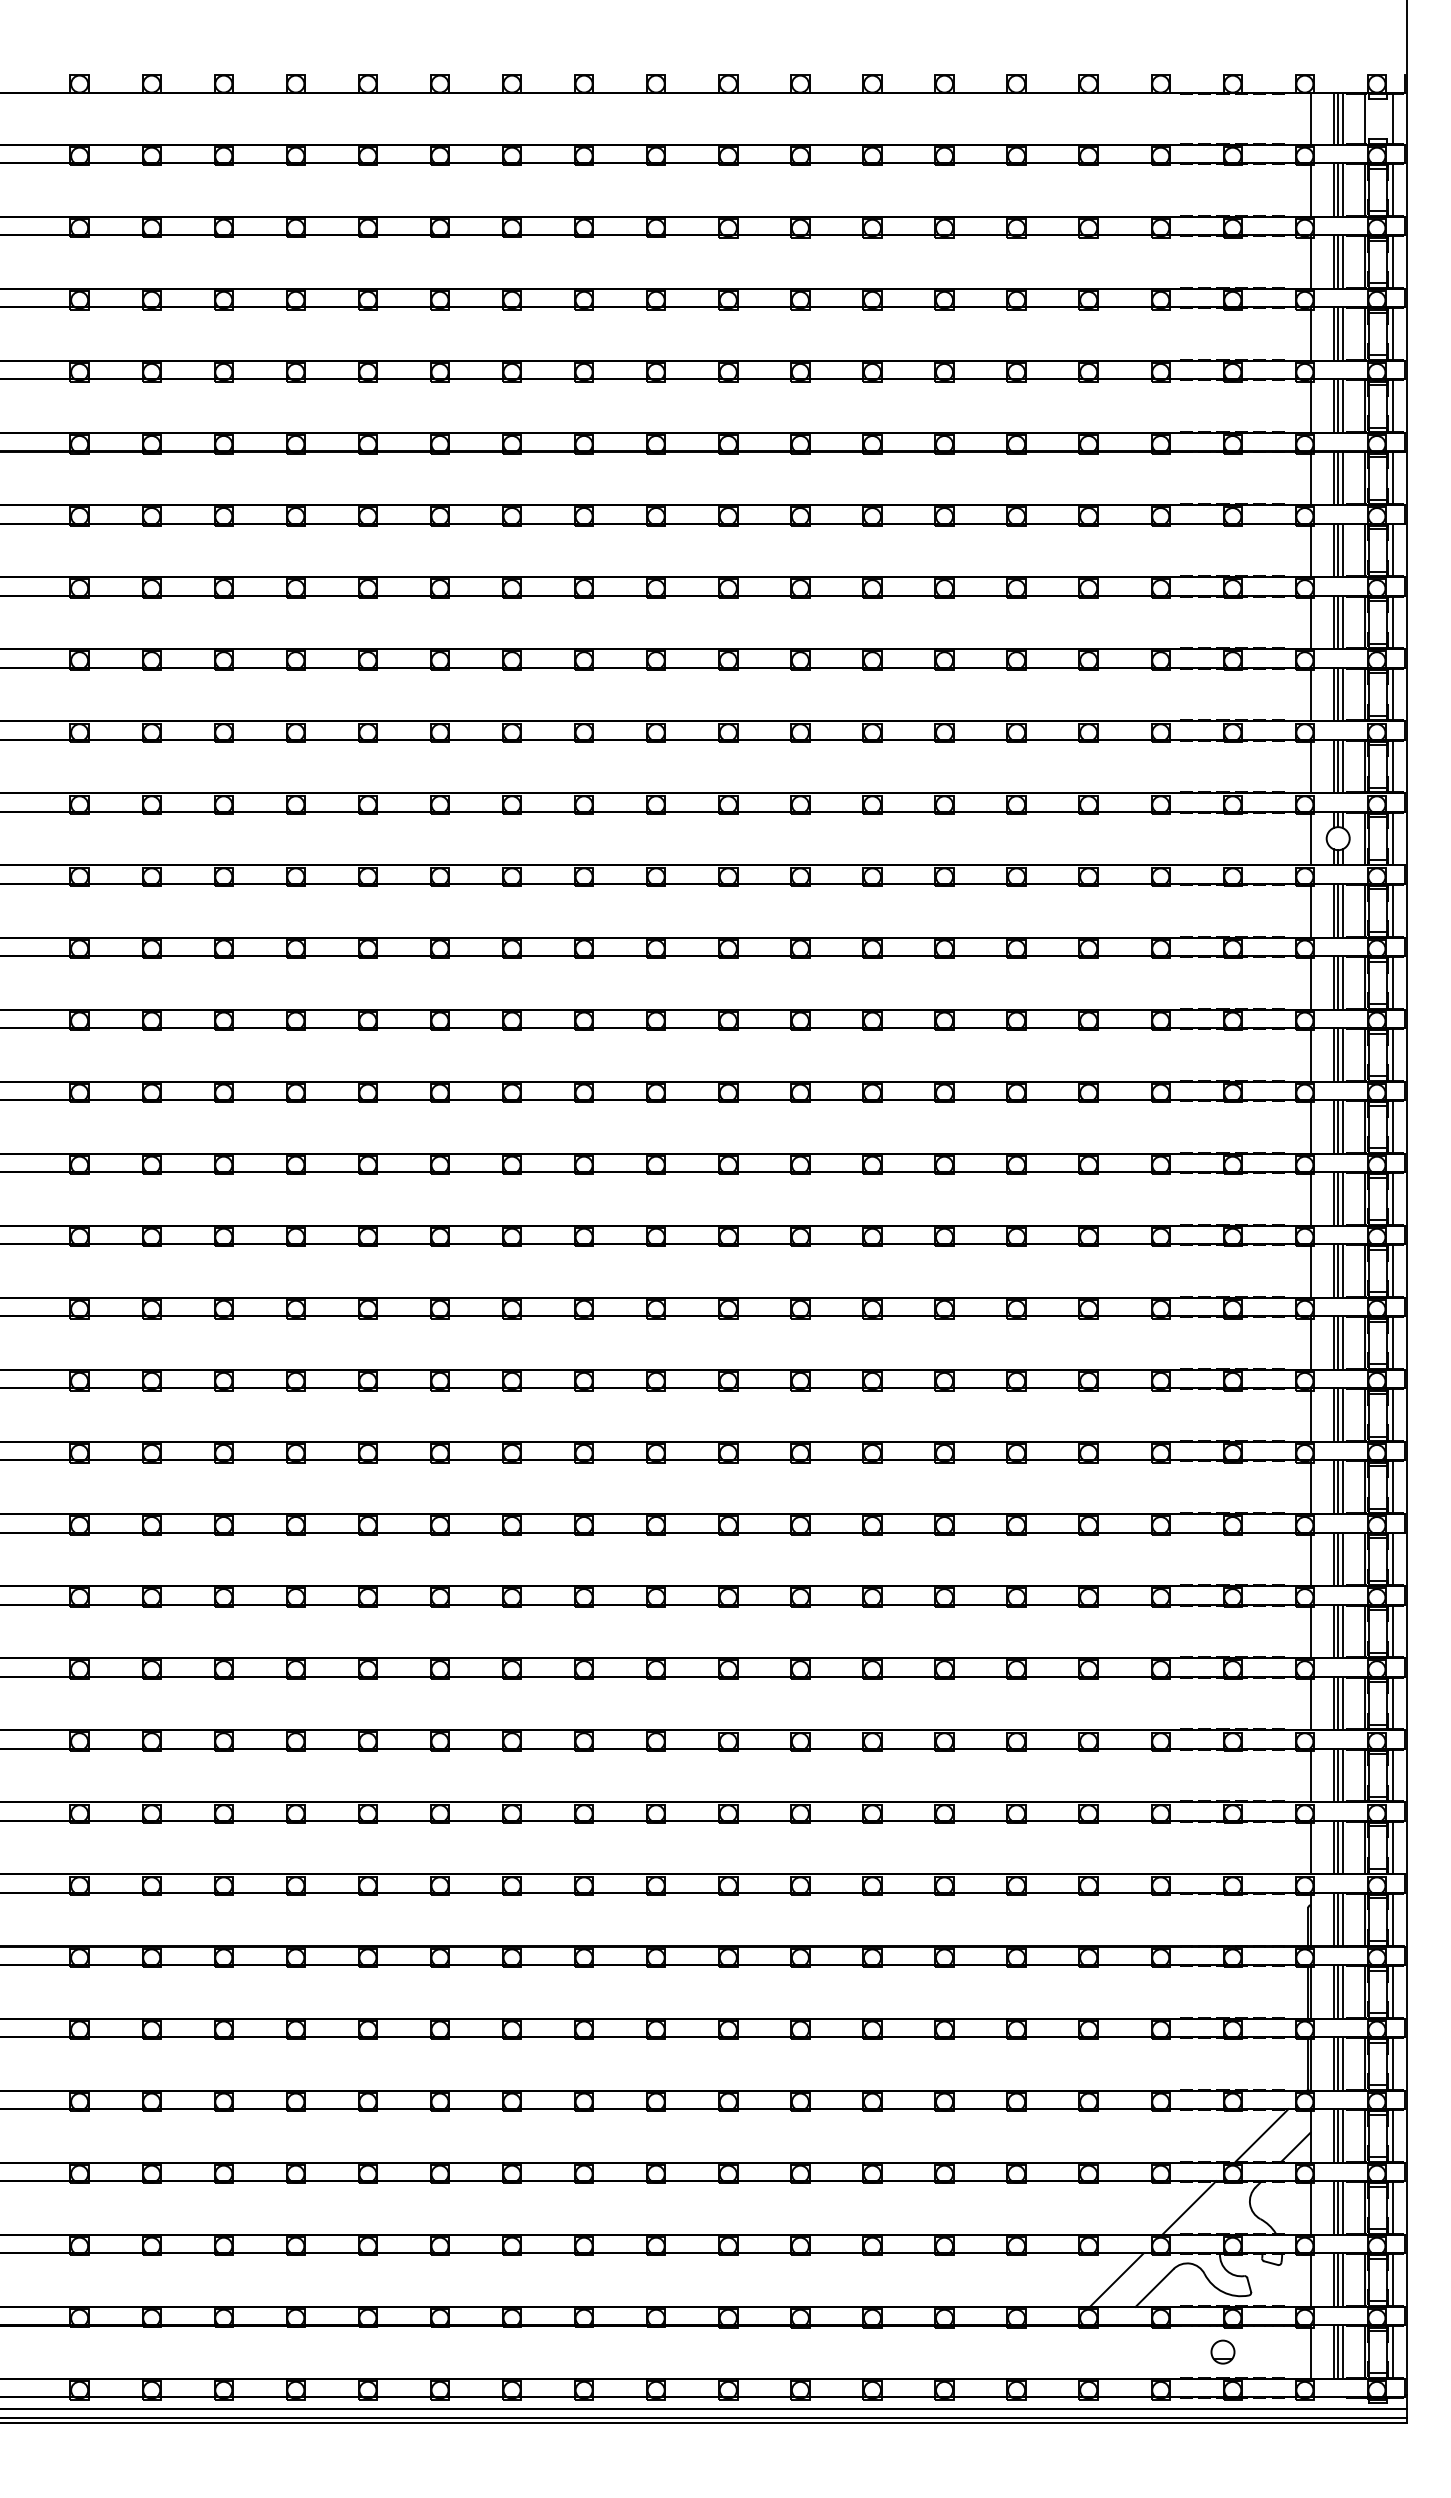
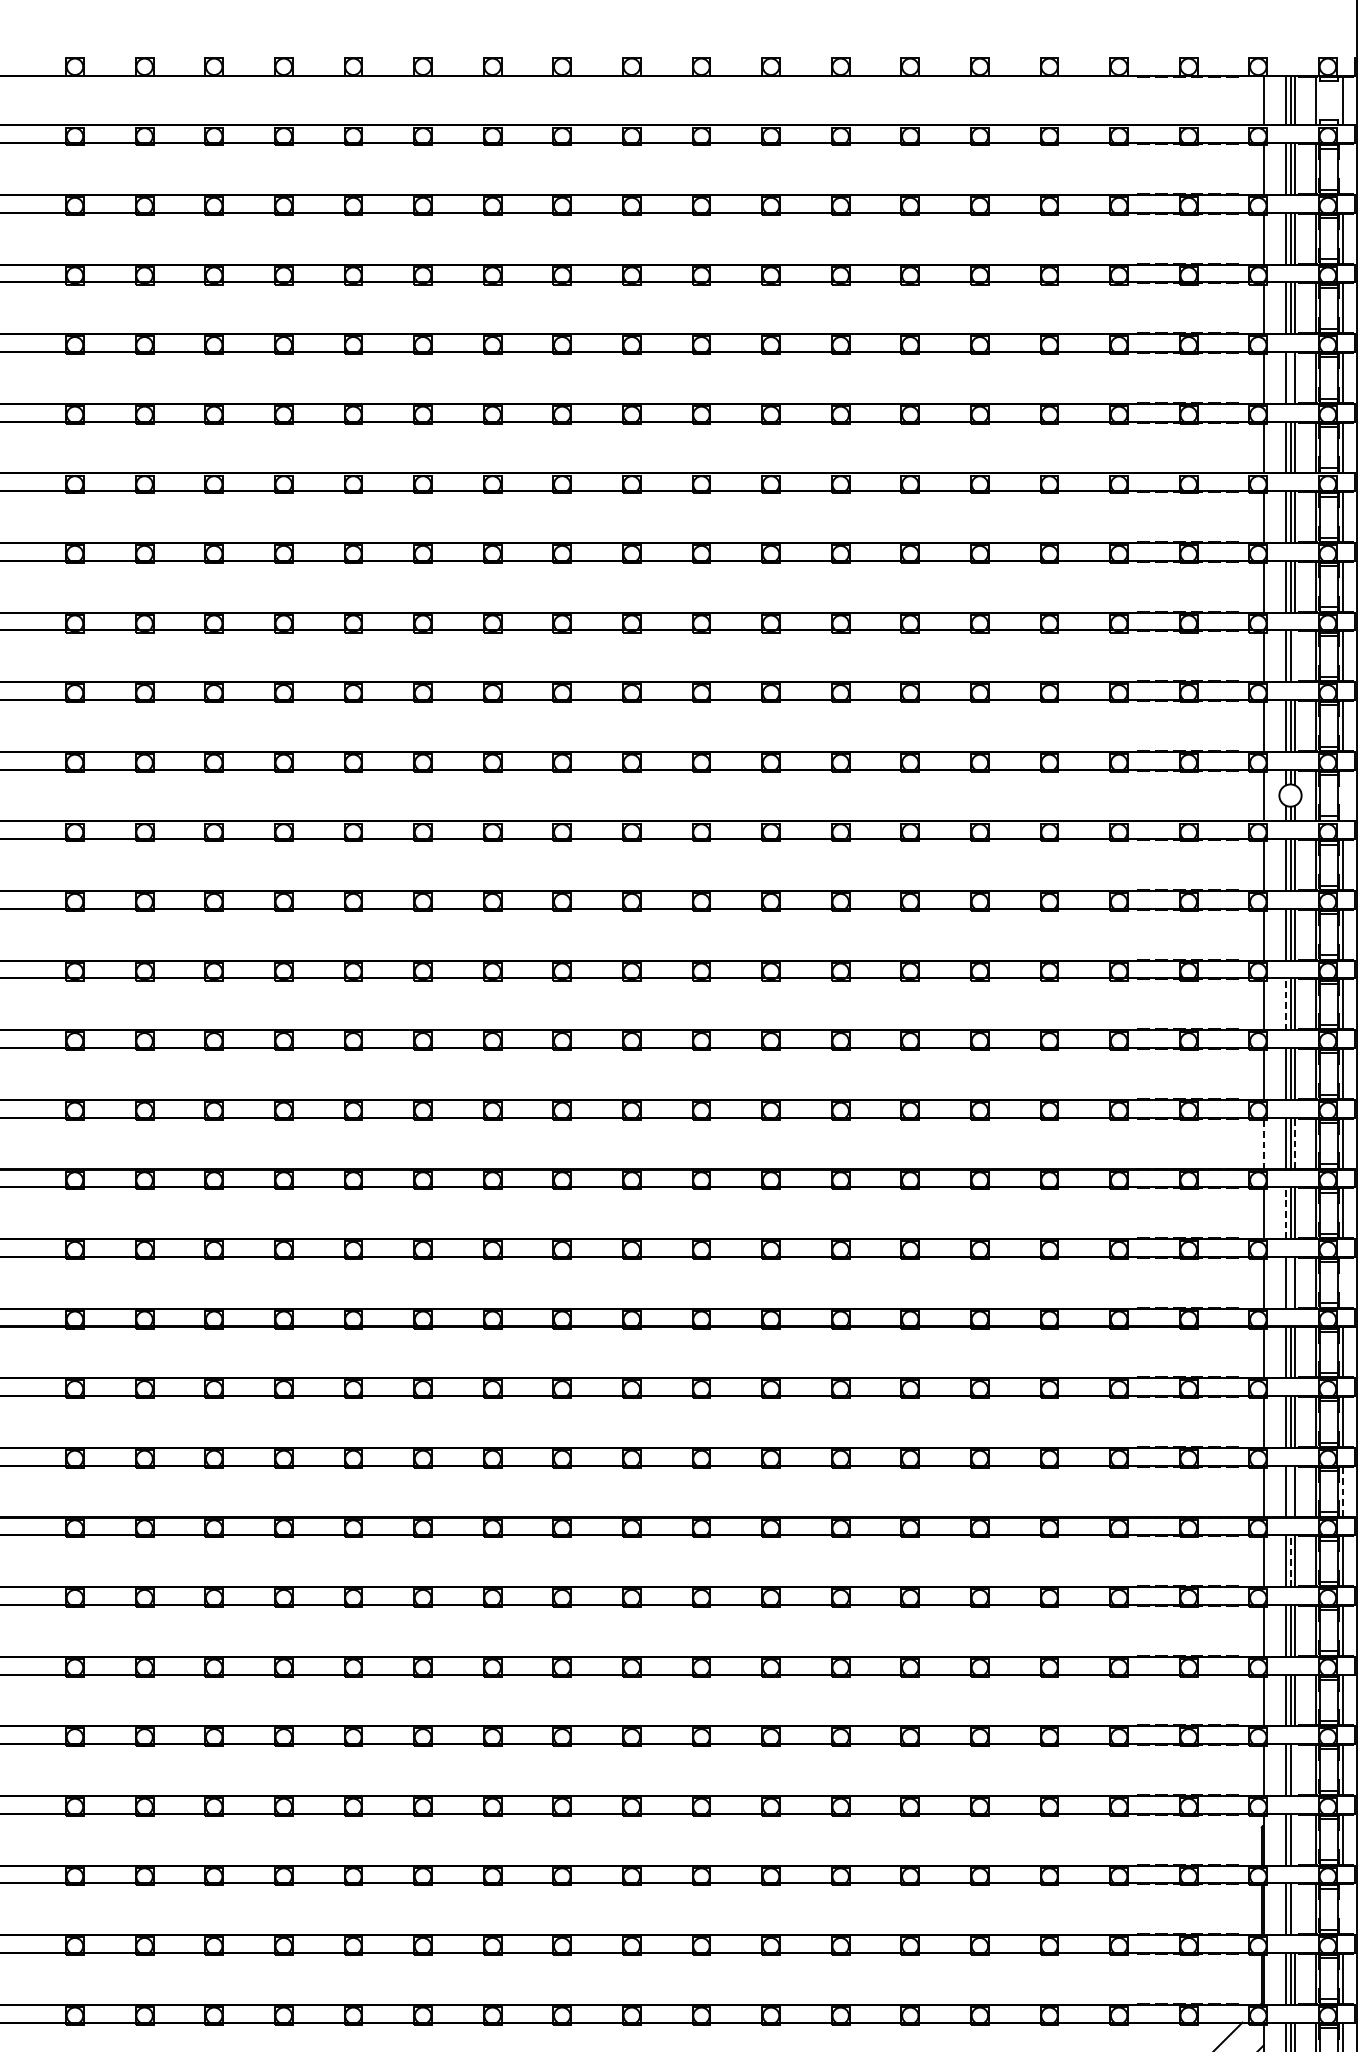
line: (1392, 189) -> (1342, 168), removed
line: (1338, 406) -> (1290, 378), removed
line: (1342, 694) -> (1294, 656), removed
line: (1392, 838) -> (1342, 795), removed
line: (1333, 1054) -> (1285, 1004), solid -> dashed
line: (1310, 1199) -> (1263, 1144), solid -> dashed
line: (1342, 1199) -> (1294, 1144), solid -> dashed
line: (1333, 1271) -> (1285, 1213), solid -> dashed
line: (1338, 1342) -> (1290, 1282), removed
line: (1392, 1343) -> (1342, 1283), removed
line: (1338, 1559) -> (1290, 1491), removed
line: (1392, 1559) -> (1342, 1491), solid -> dashed
line: (1338, 1631) -> (1290, 1561), solid -> dashed
line: (1342, 1847) -> (1294, 1769), removed
line: (1342, 1919) -> (1294, 1839), removed
line: (1342, 1991) -> (1294, 1908), removed
line: (1392, 1991) -> (1342, 1908), removed

